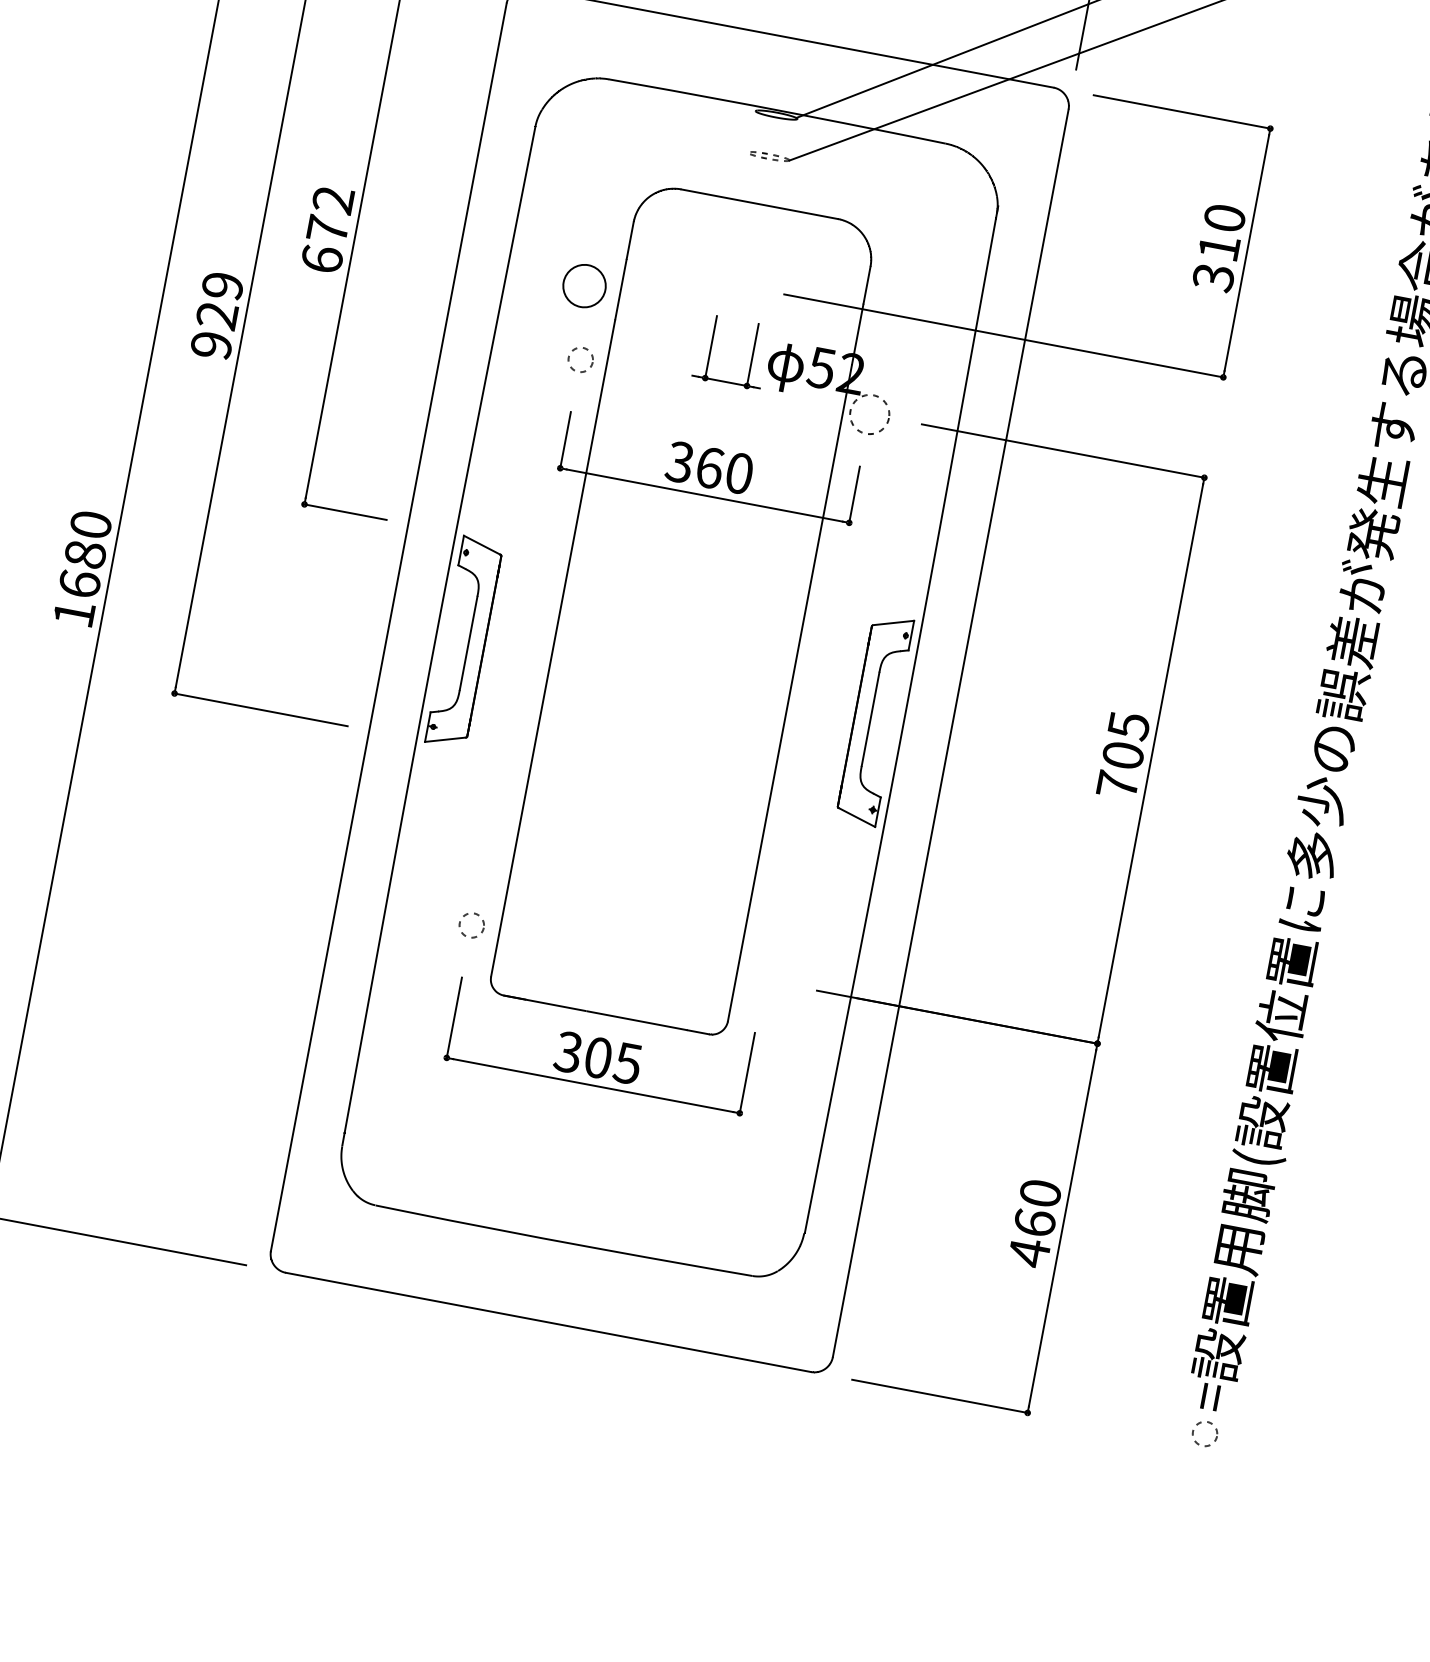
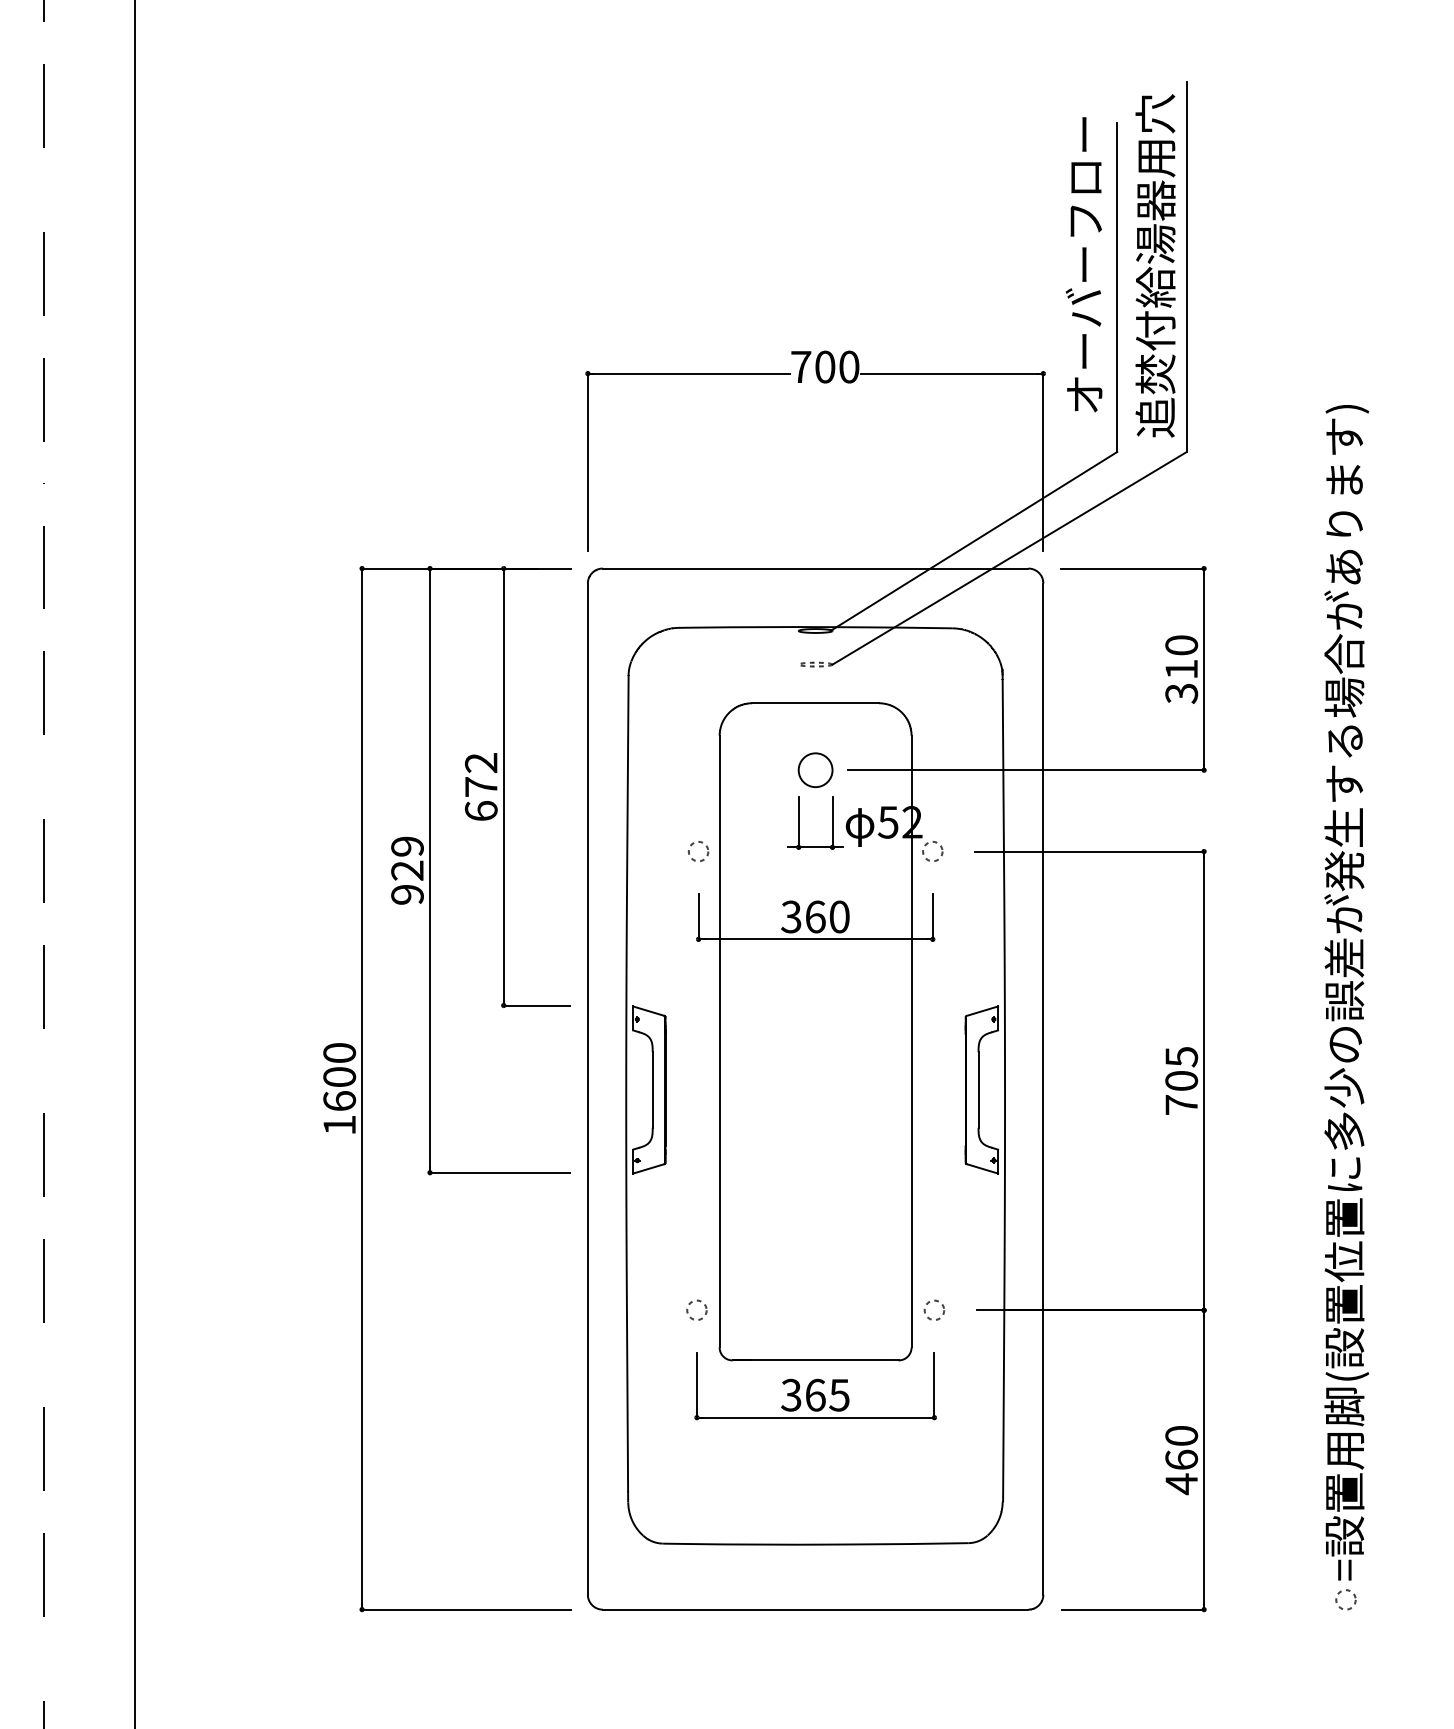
circle: (584, 286) -> (815, 770), moved
circle: (869, 414) -> (932, 851), size x0.62
text: (85, 554) -> (339, 1077), 1680 -> 1600
circle: (763, 979) -> (933, 1309), added
text: (598, 1056) -> (815, 1394), 305 -> 365

